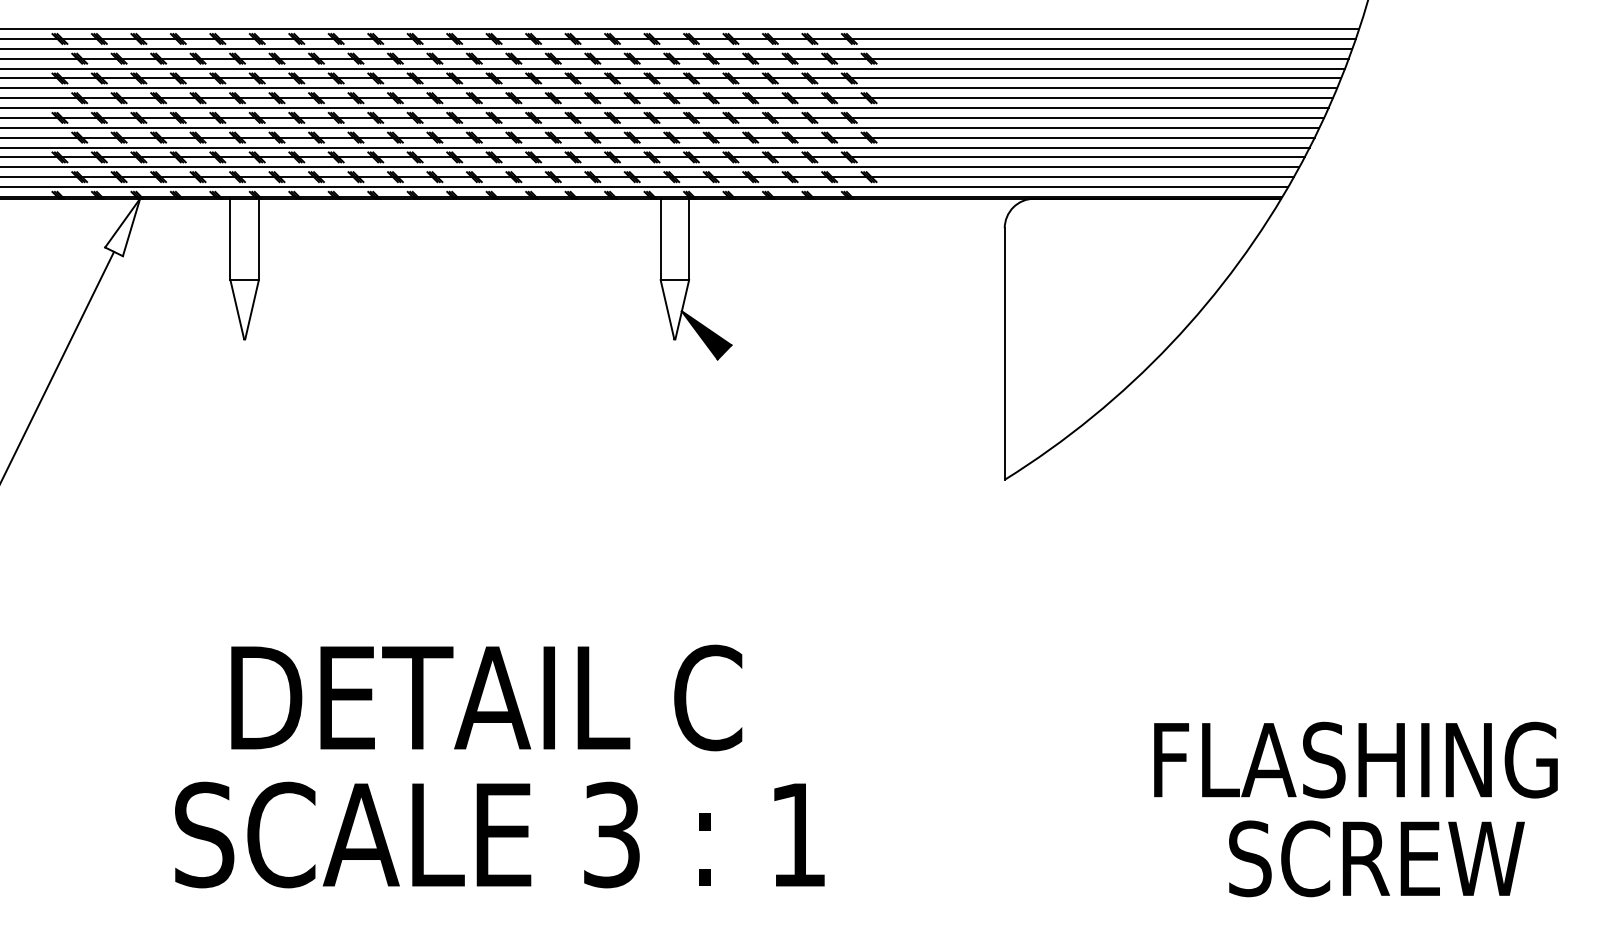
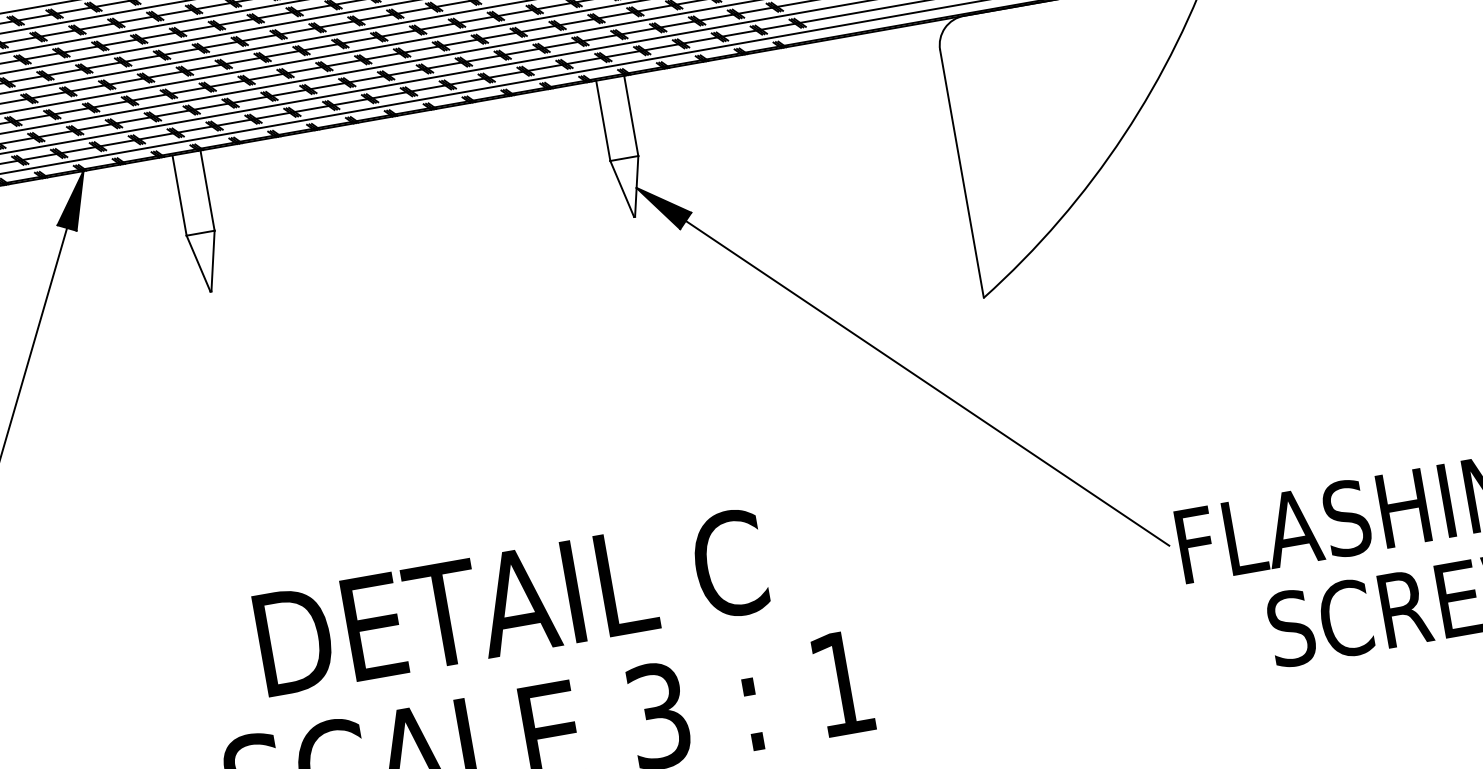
fill: (122, 227) -> (71, 202), added
line: (934, 554) -> (927, 383), added

